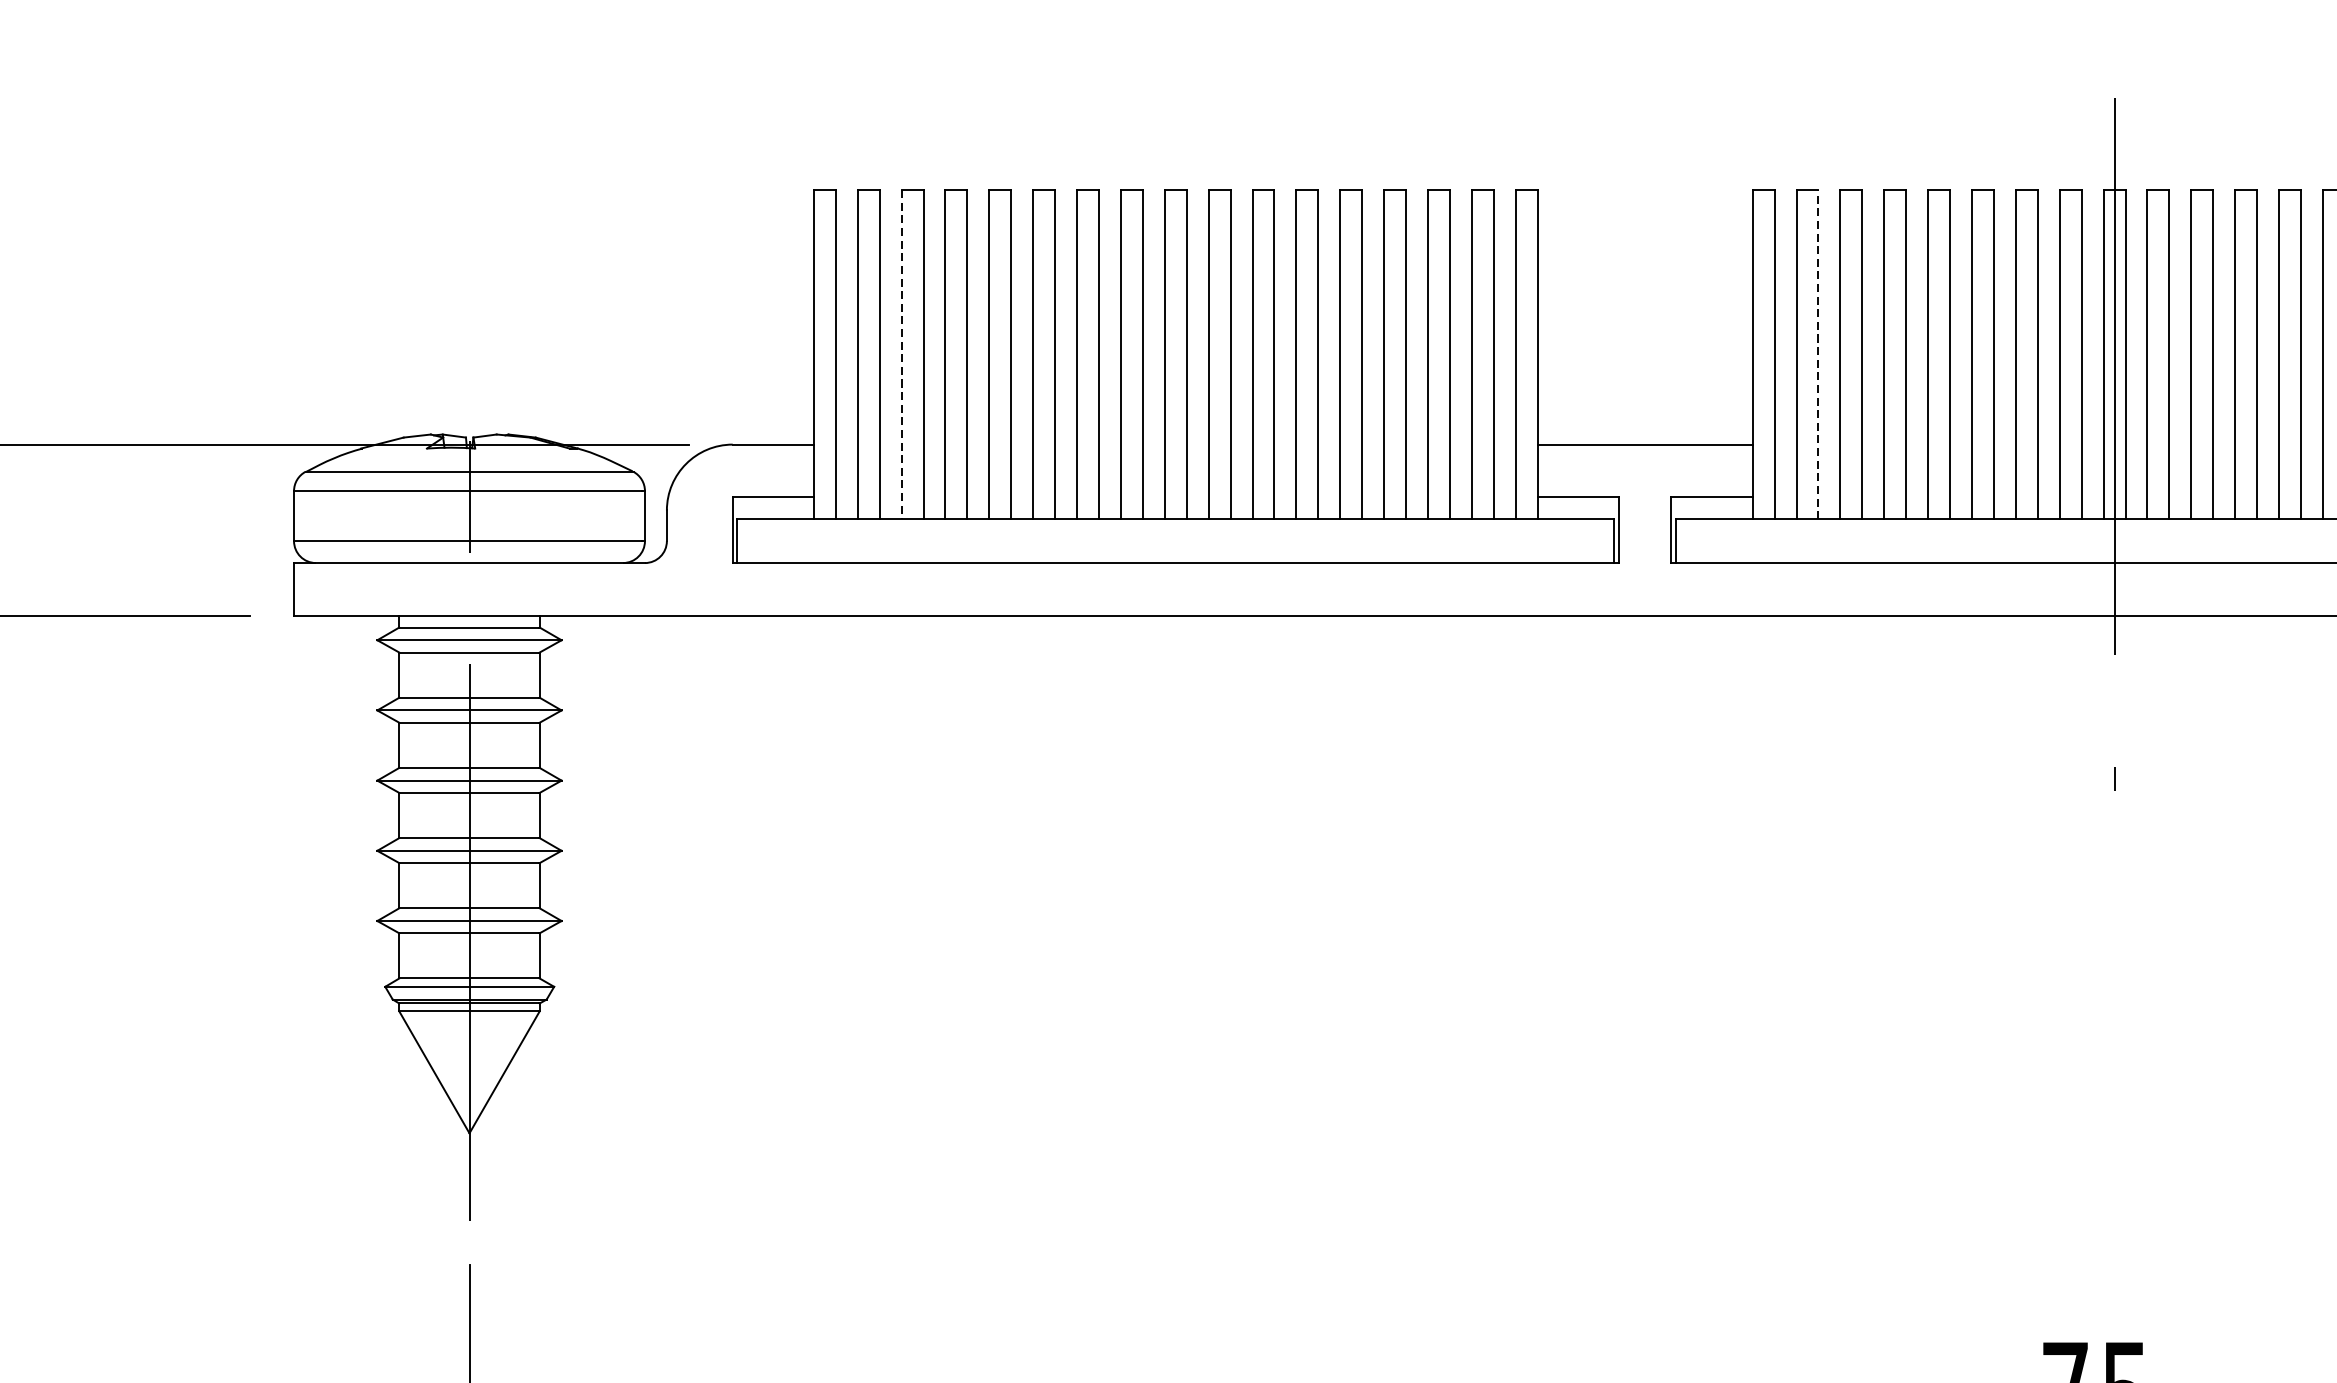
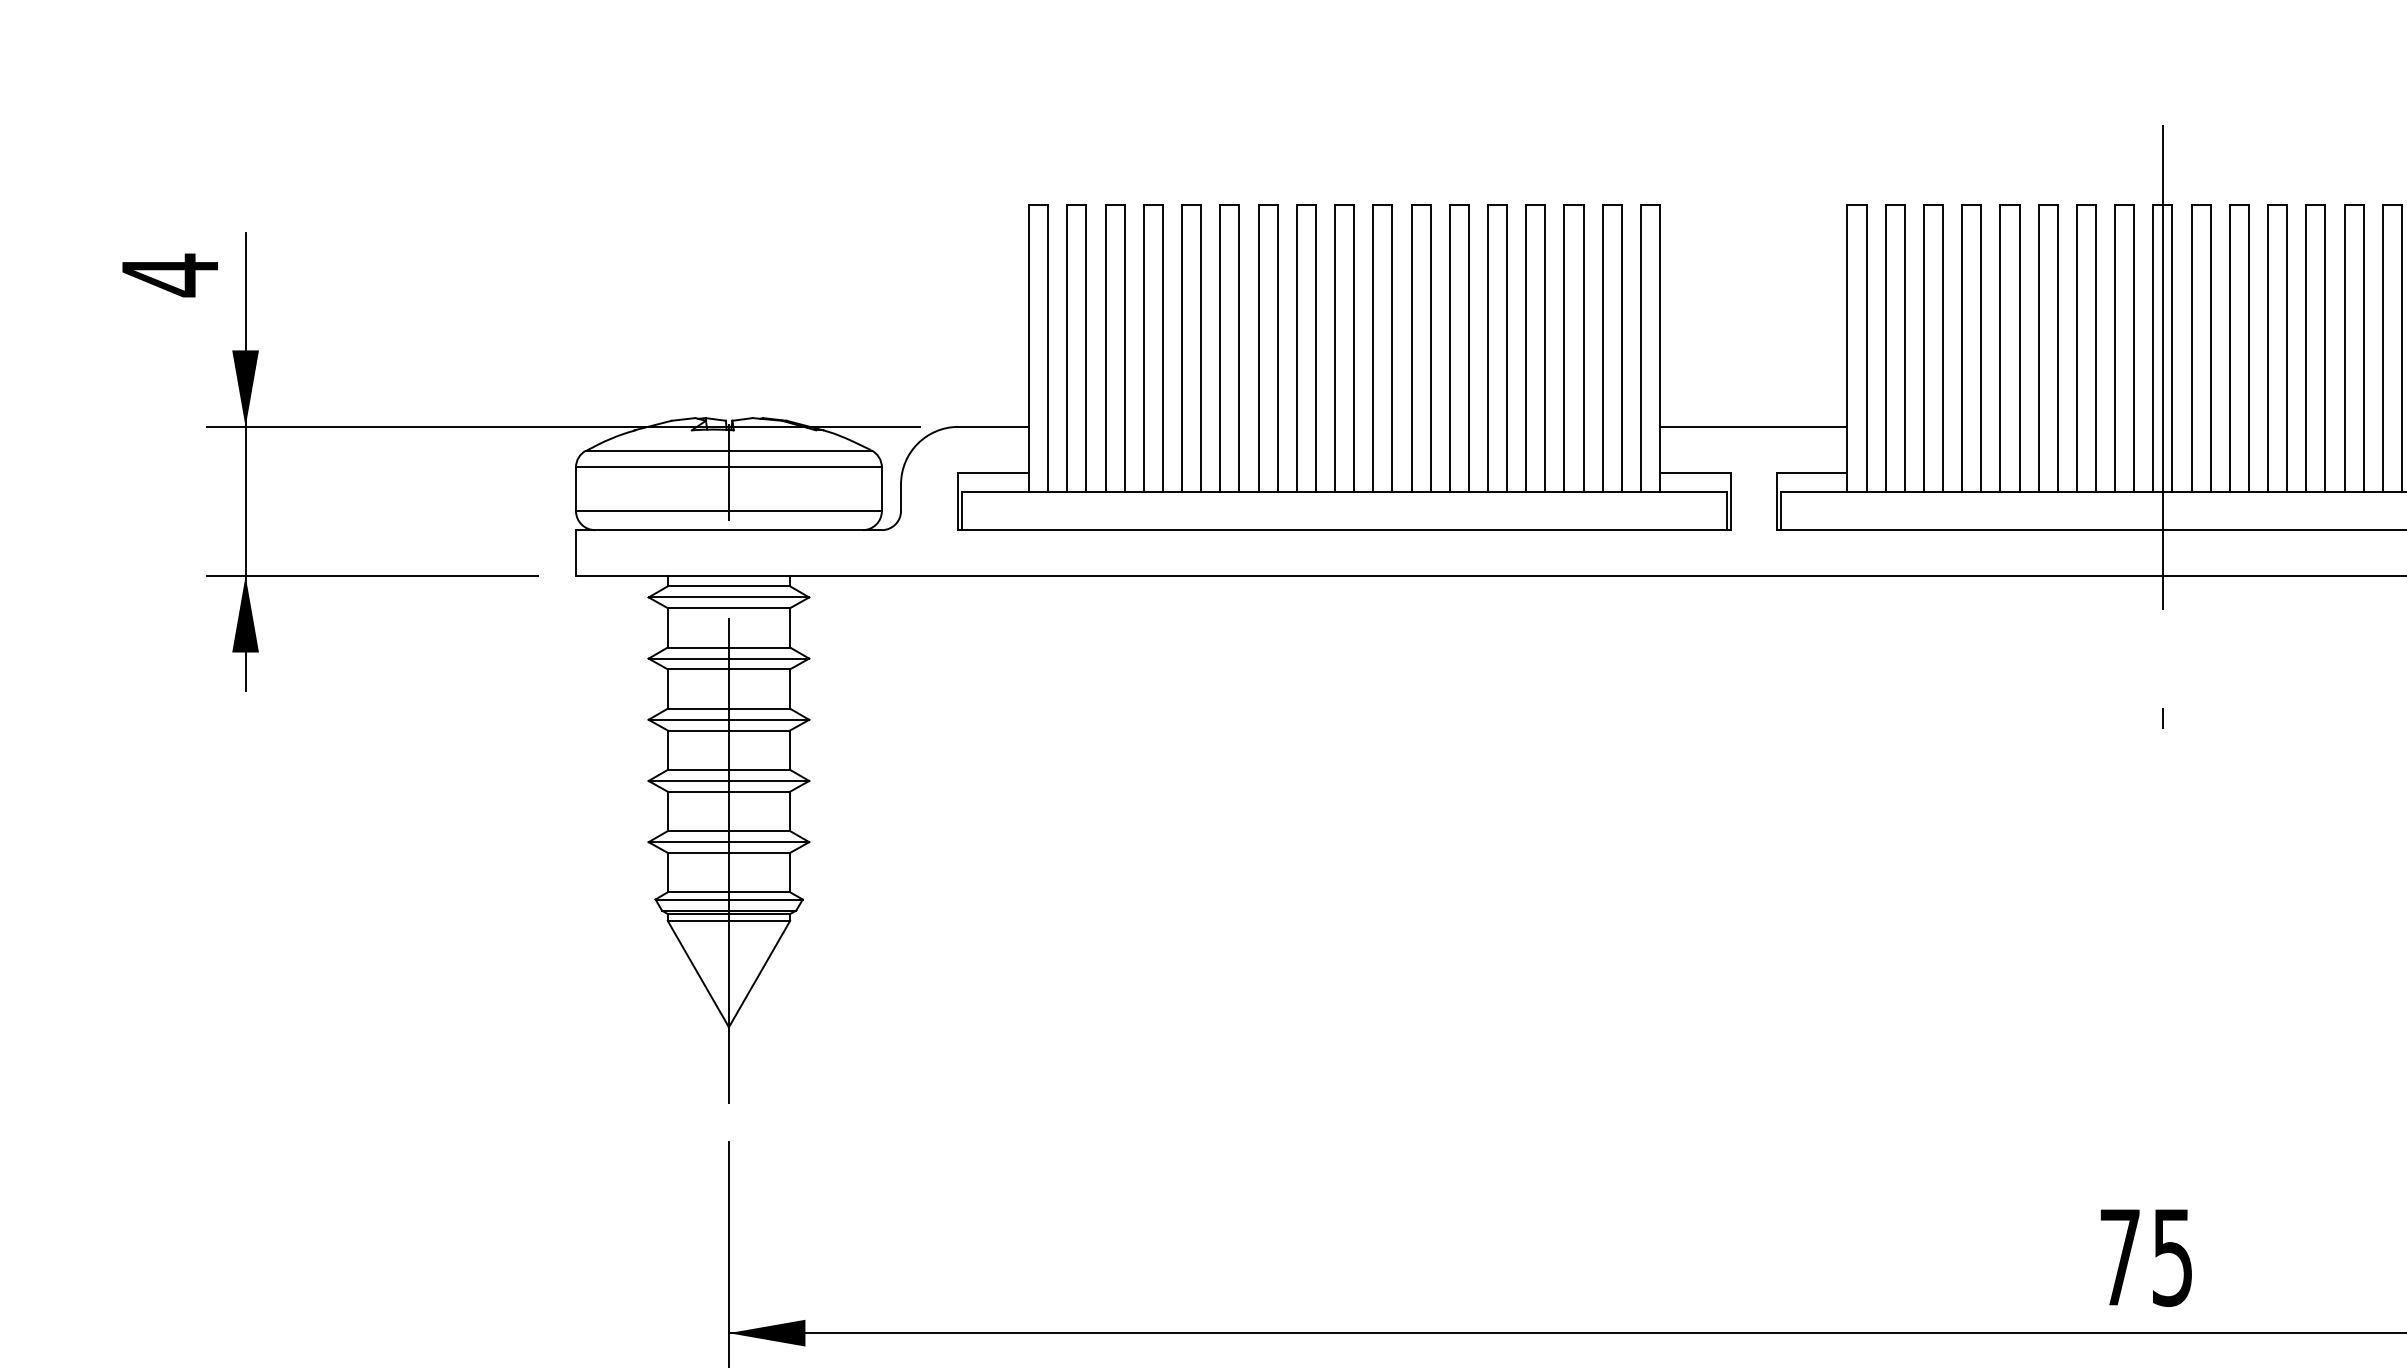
line: (1818, 354) -> (1904, 348), dashed -> solid
line: (901, 355) -> (1105, 349), dashed -> solid

